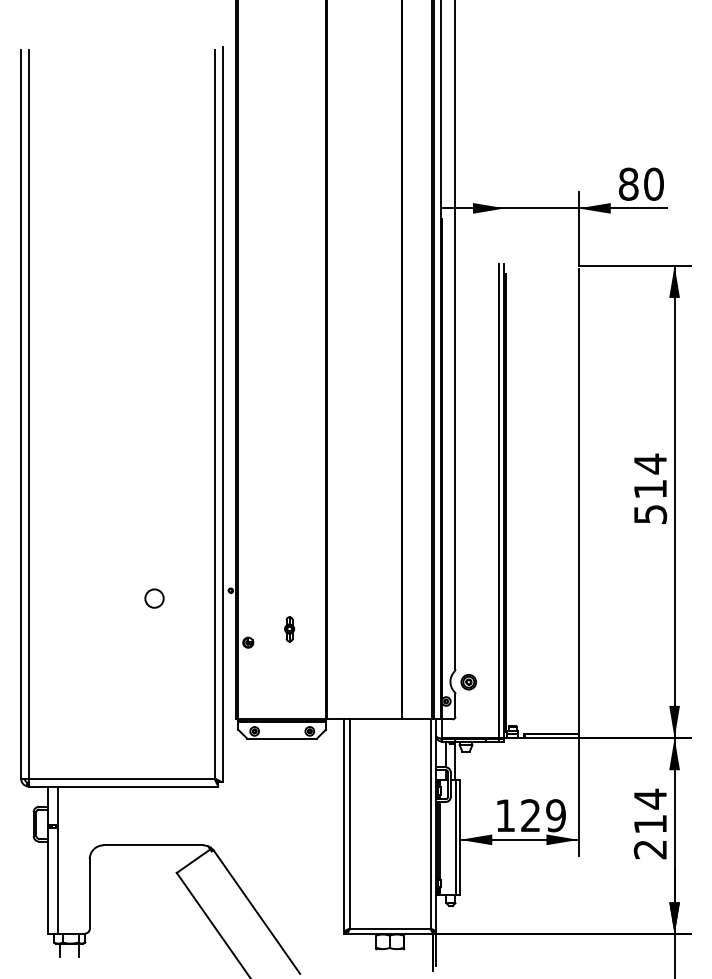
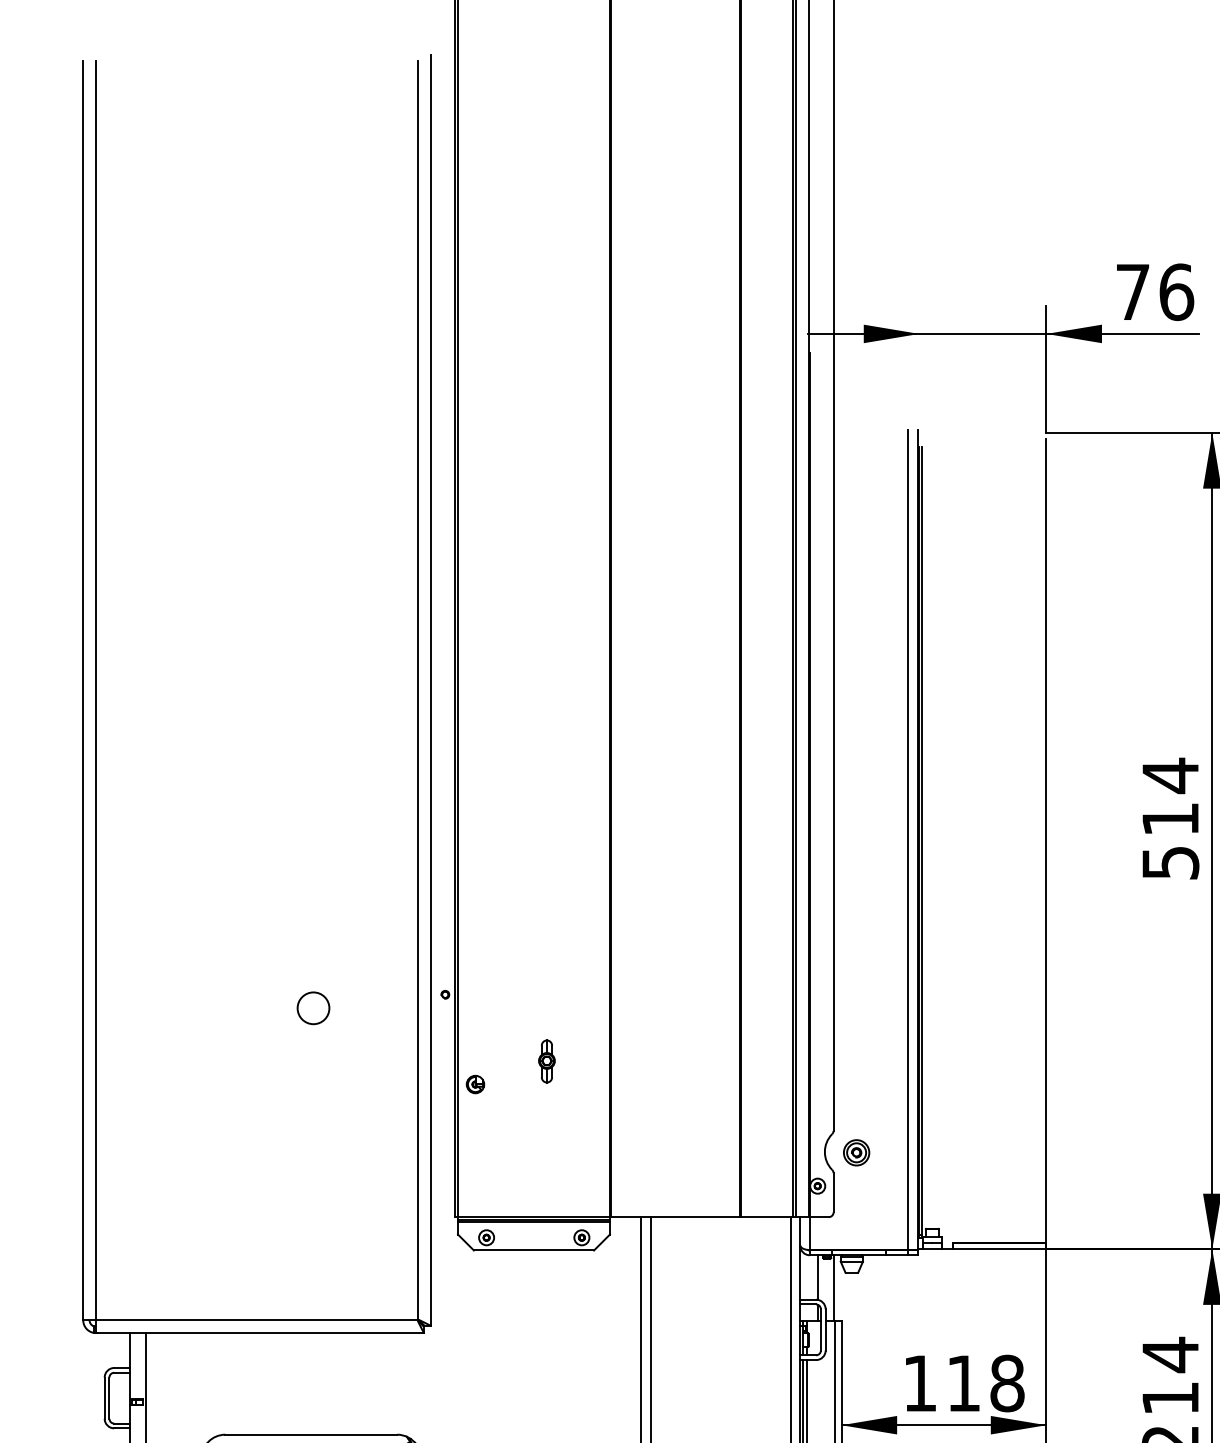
text: (641, 183) -> (1155, 290), 80 -> 76
text: (543, 815) -> (985, 1383), 129 -> 118

